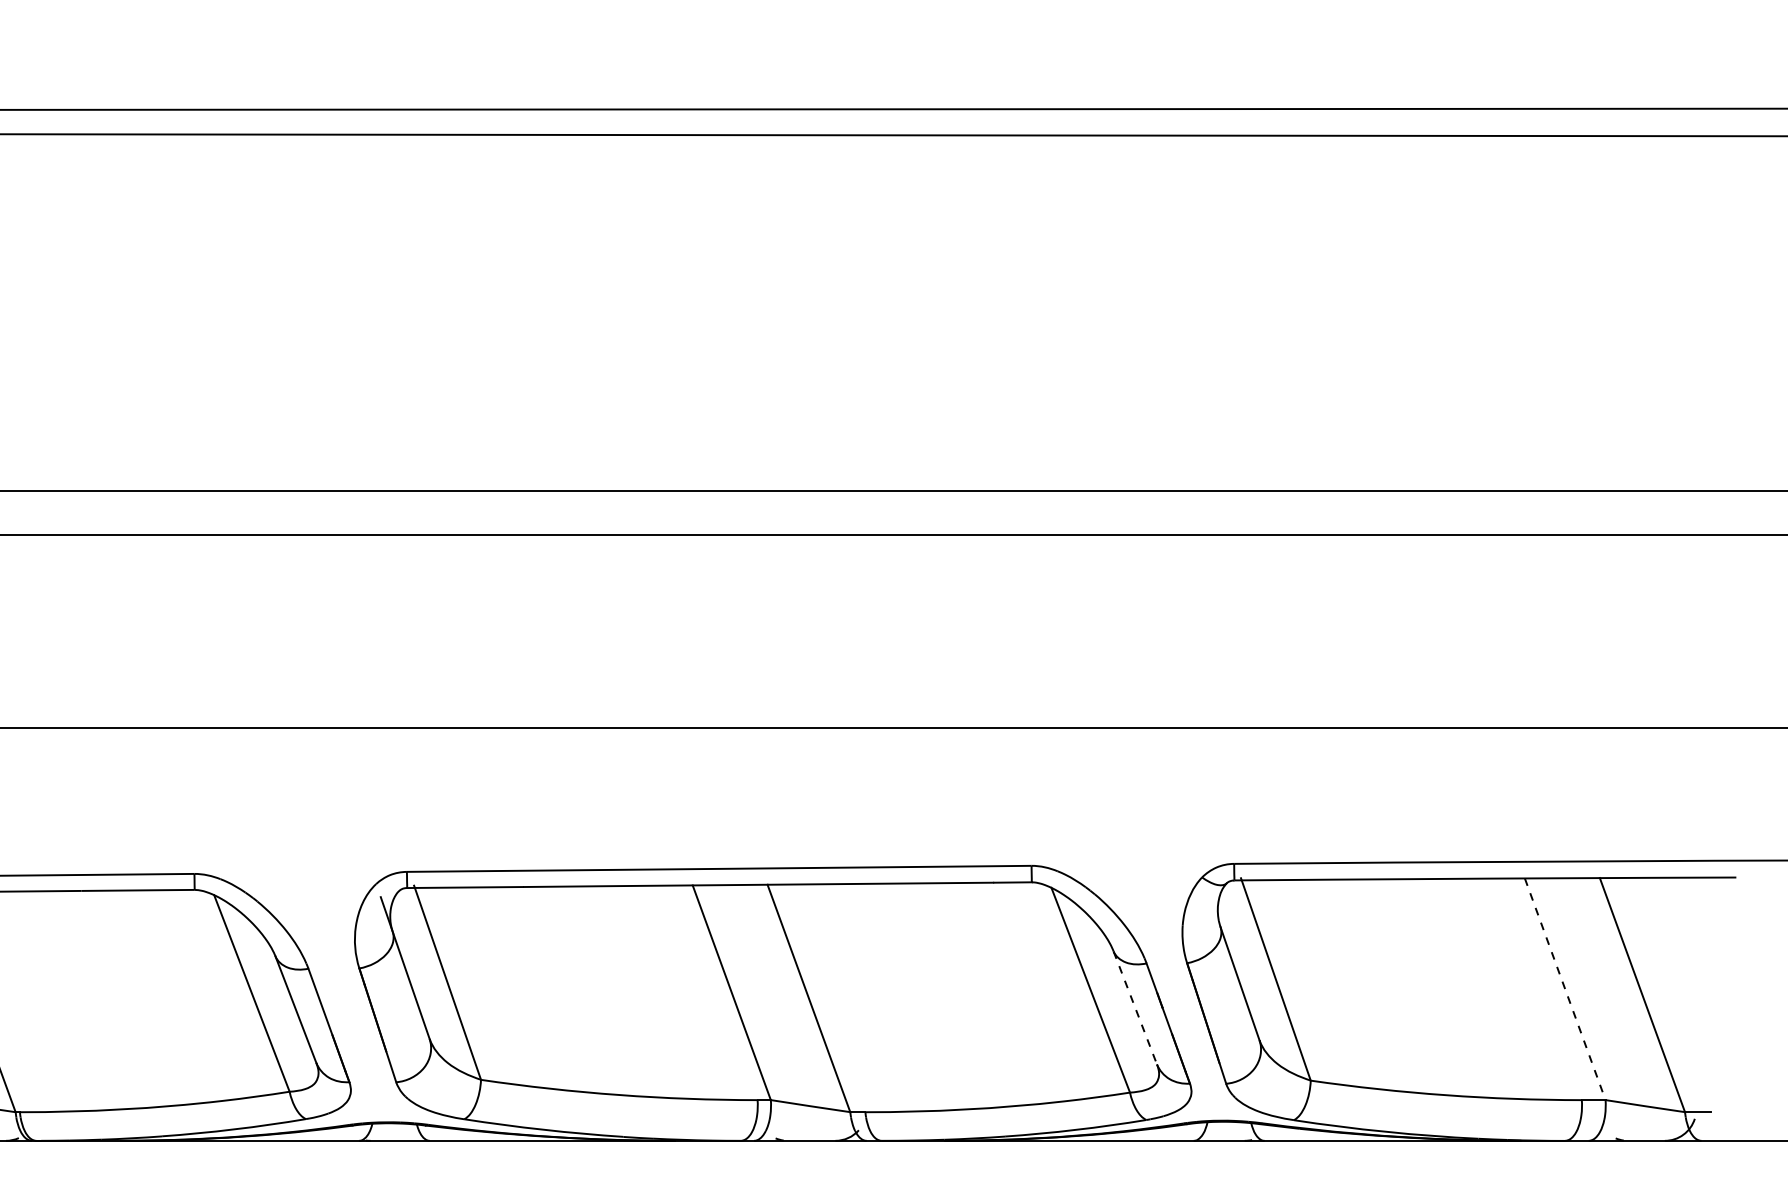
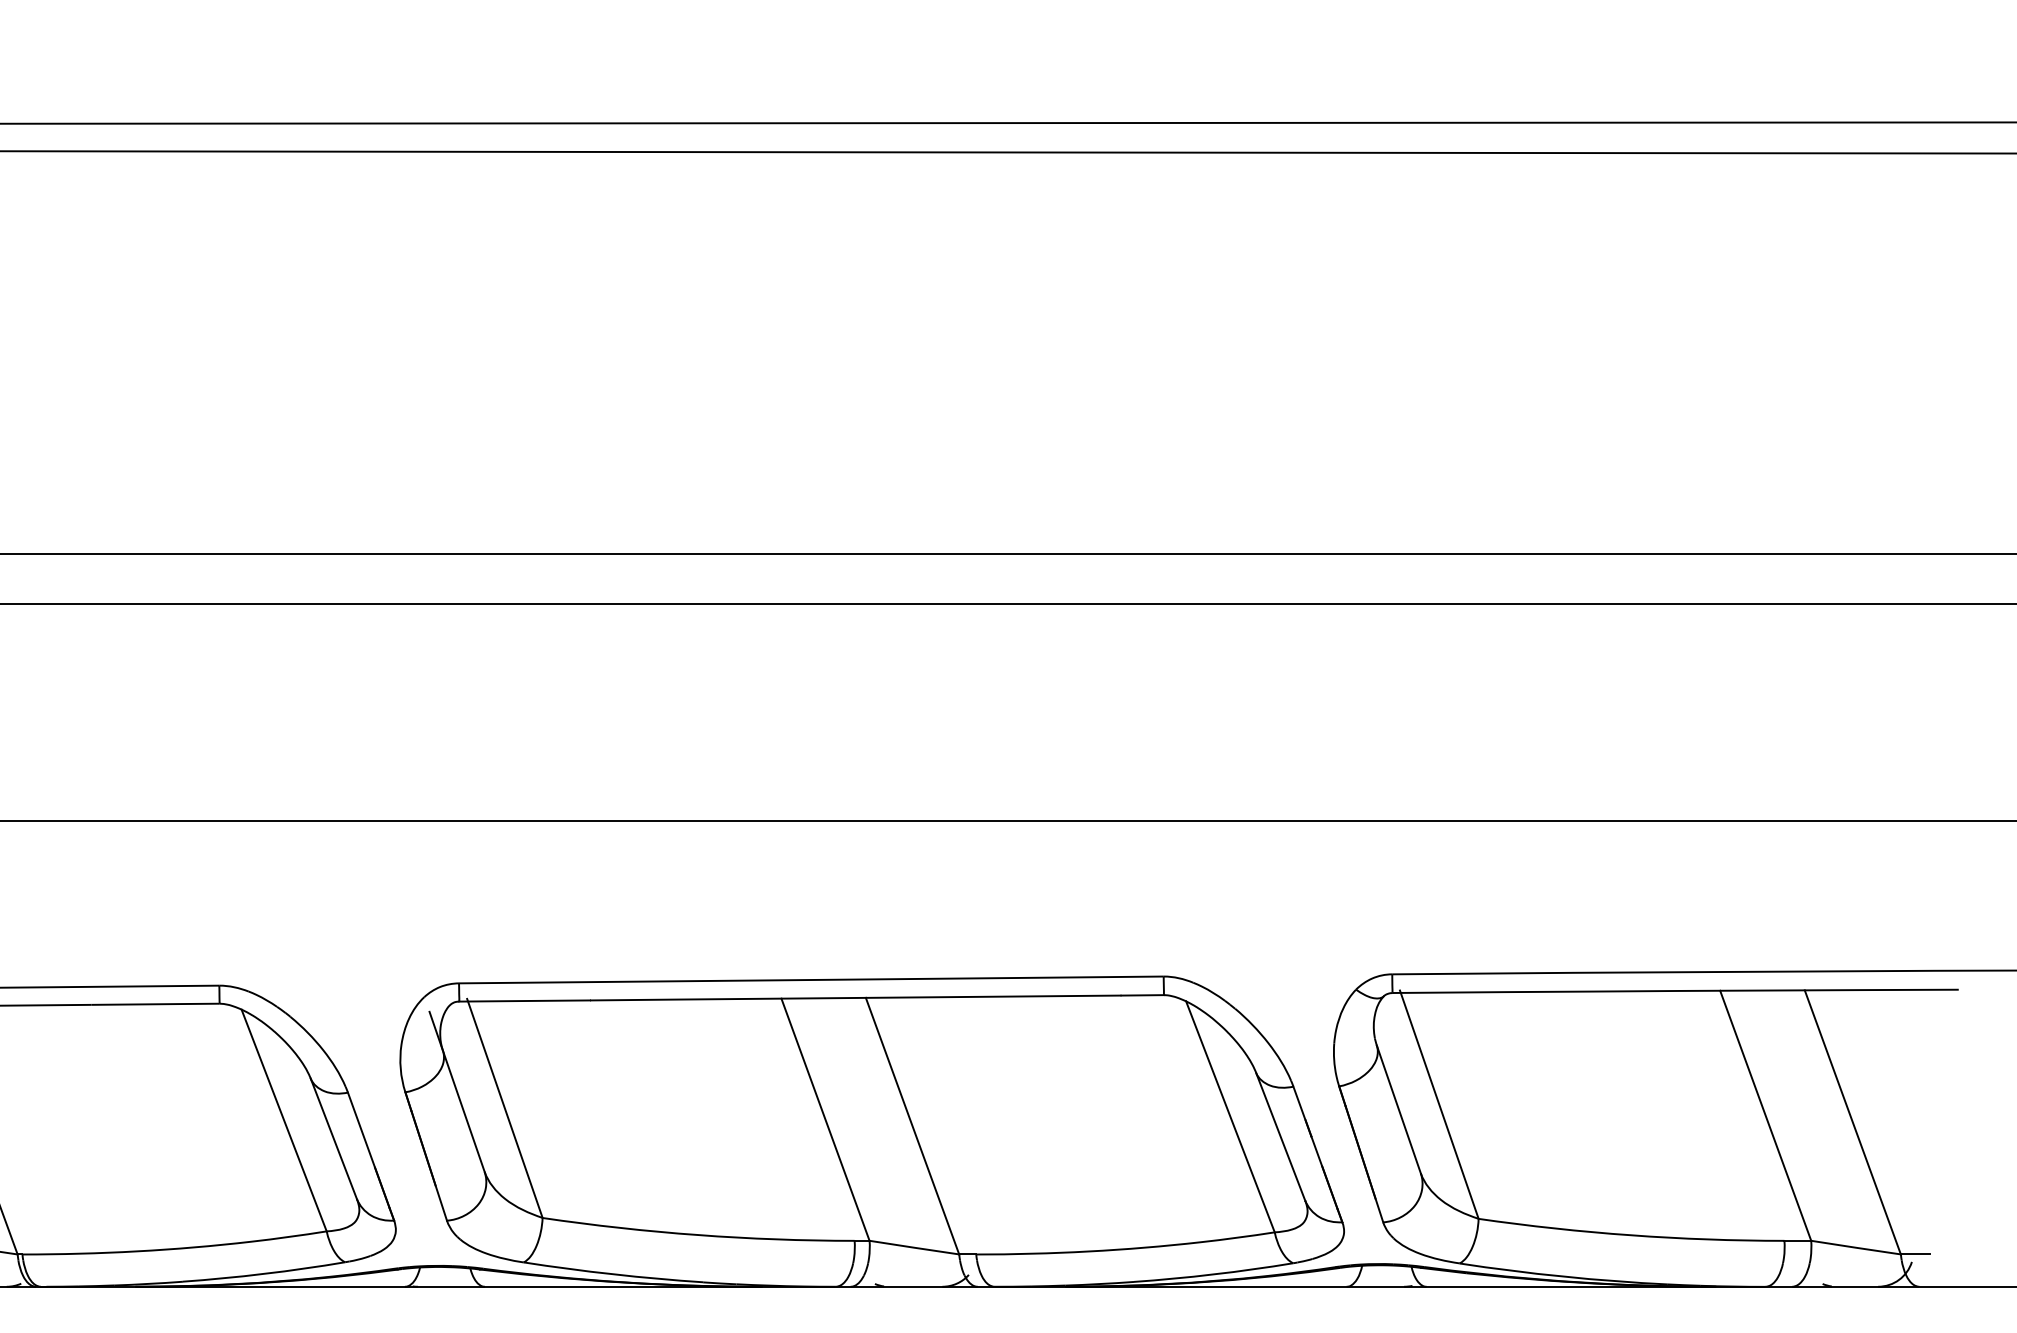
line: (1565, 989) -> (1766, 1116), dashed -> solid
line: (1135, 1008) -> (1280, 1137), dashed -> solid

